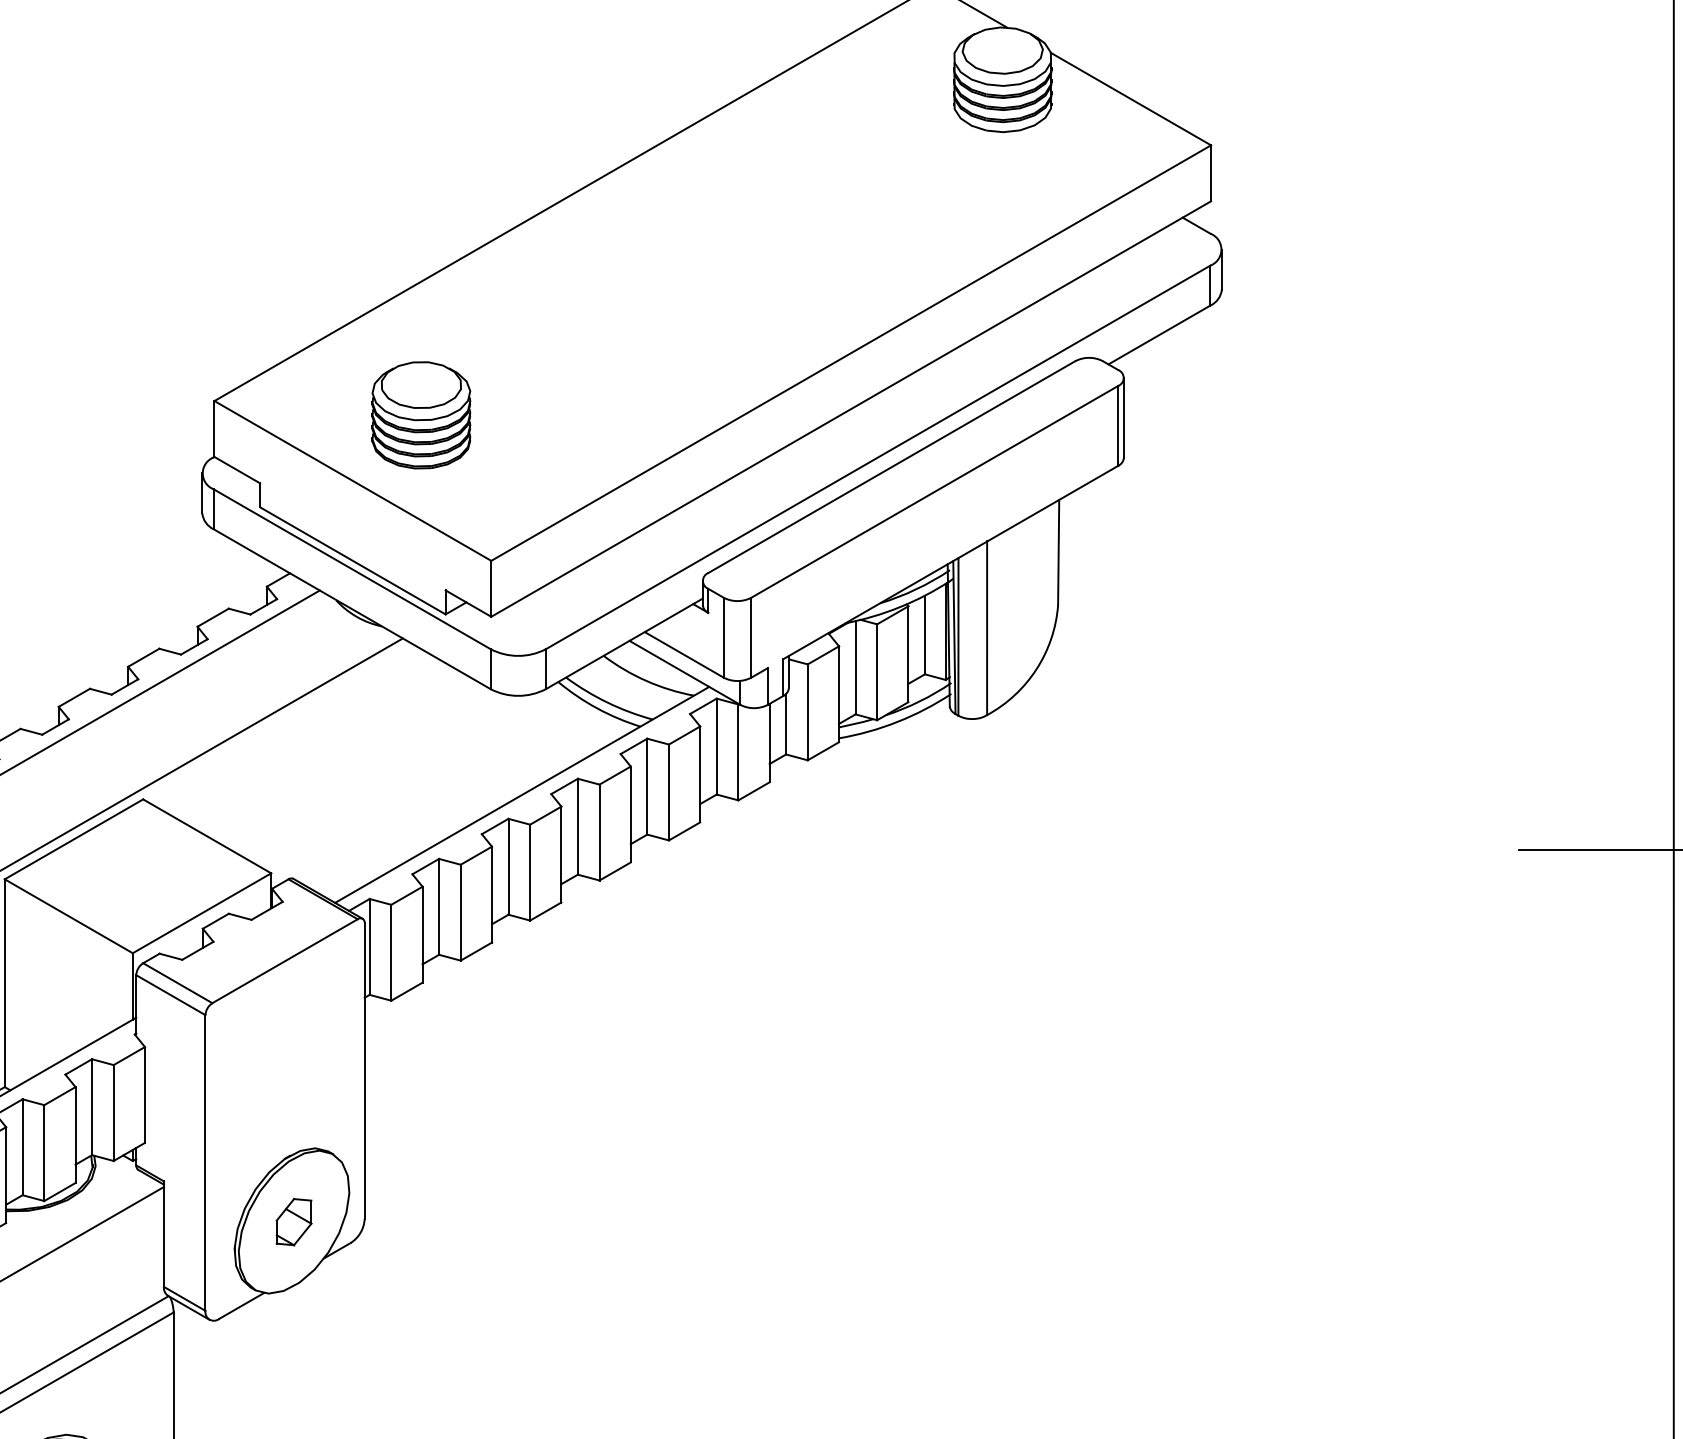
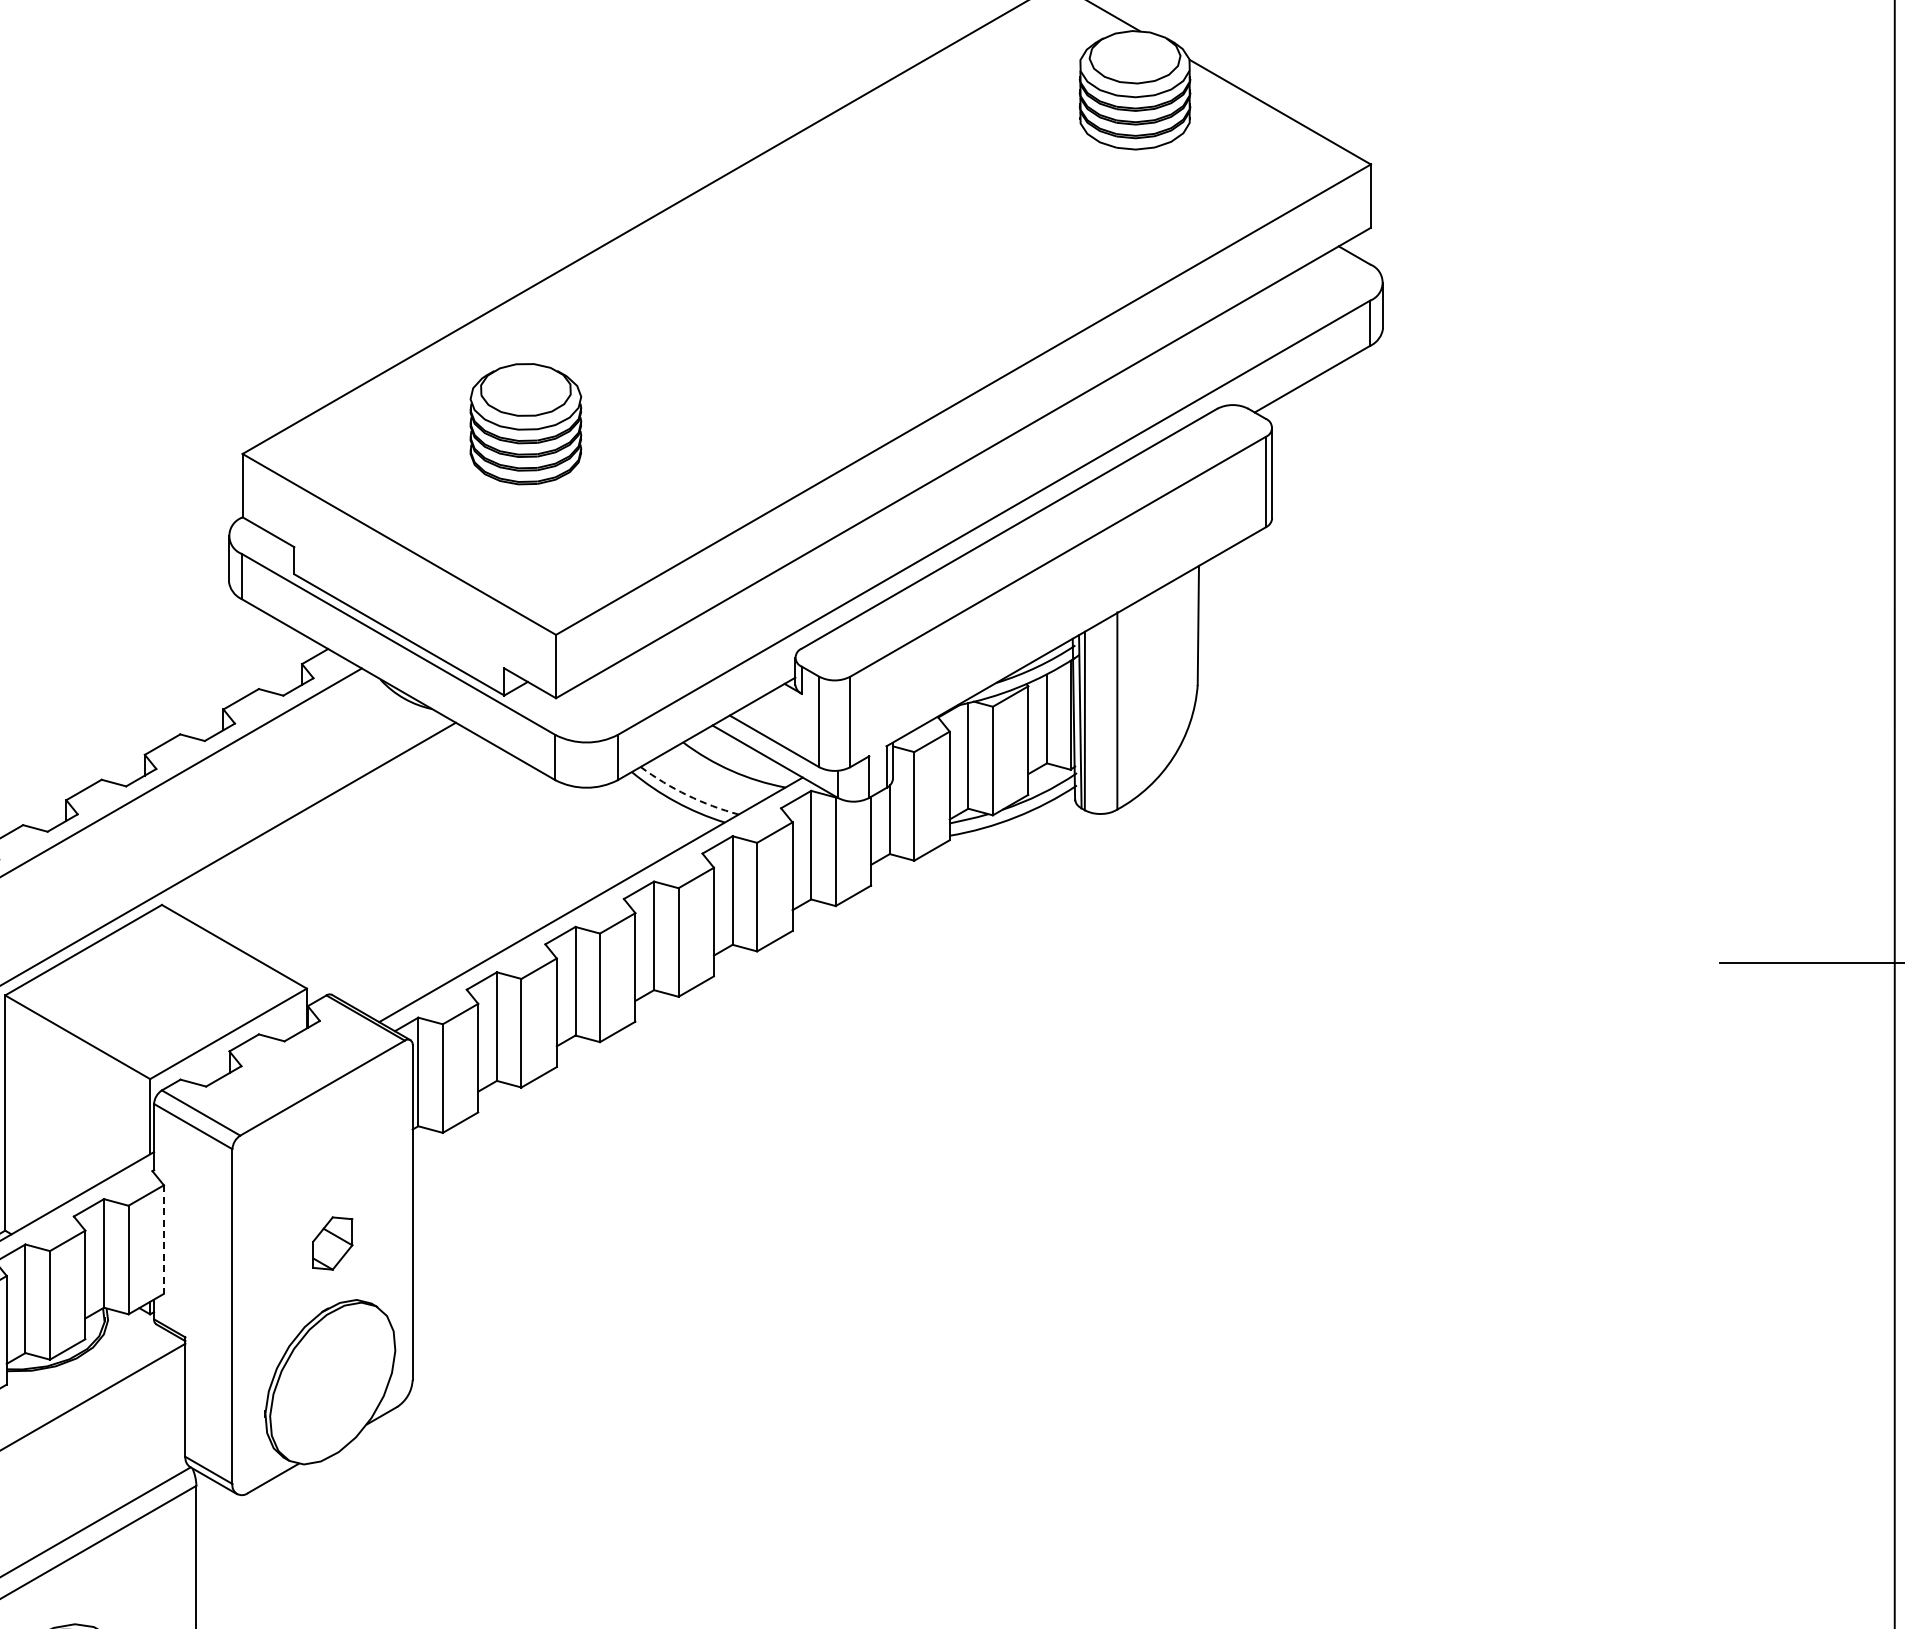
part: (421, 415) -> (525, 424), moved
arc: (607, 702) -> (687, 795), solid -> dashed
line: (144, 1095) -> (163, 1240), solid -> dashed
part: (293, 1222) -> (332, 1243), moved

